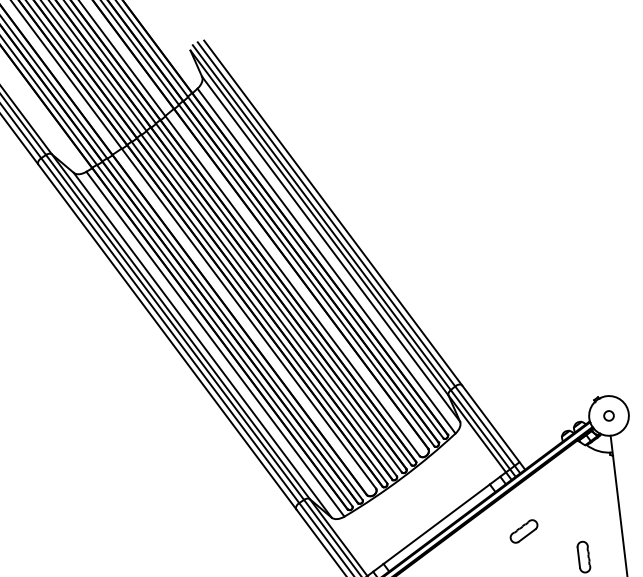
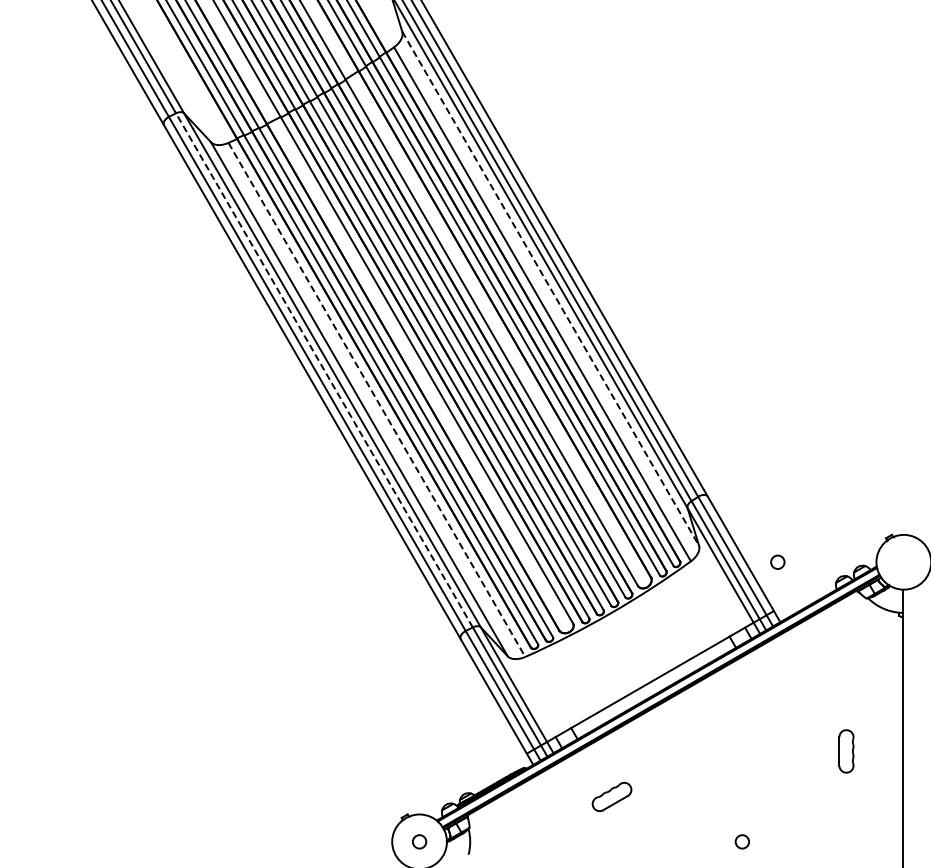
line: (330, 249) -> (550, 288), solid -> dashed
line: (175, 327) -> (324, 370), solid -> dashed
line: (215, 343) -> (376, 399), solid -> dashed
circle: (608, 415) -> (777, 561), moved
part: (523, 531) -> (768, 706), removed

